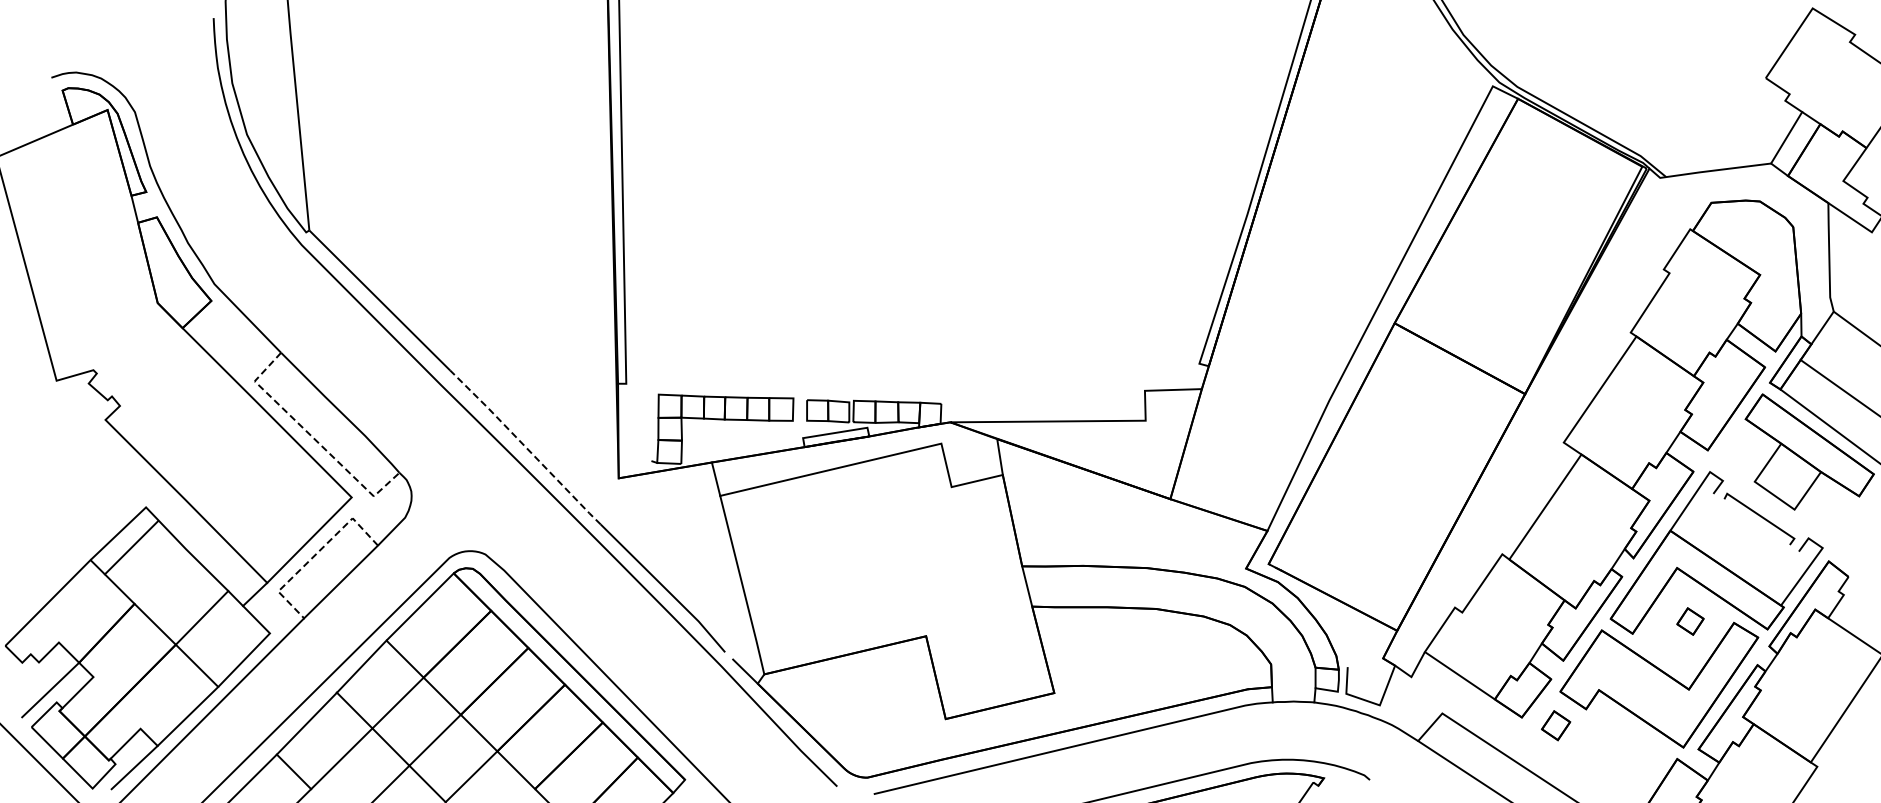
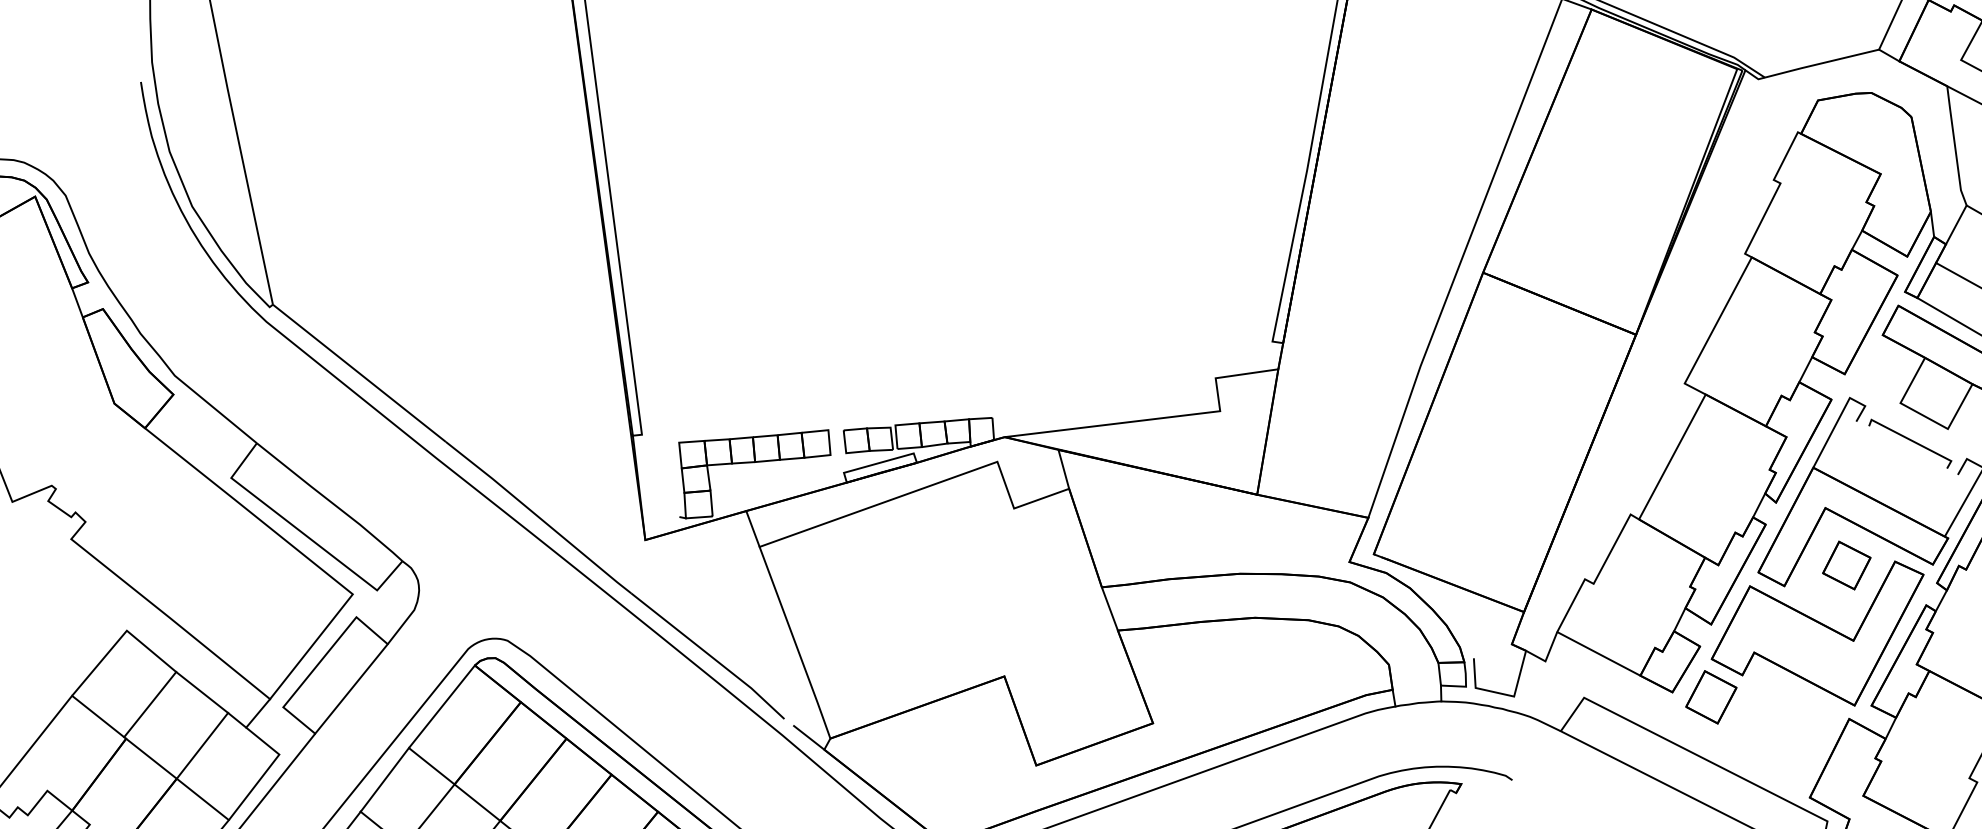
line: (312, 437) -> (302, 532), dashed -> solid
line: (525, 447) -> (538, 517), dashed -> solid
line: (131, 547) -> (150, 704), moved
line: (315, 555) -> (319, 662), dashed -> solid
part: (1690, 621) -> (1846, 565), size x1.67
part: (1555, 725) -> (1710, 697), size x1.67

